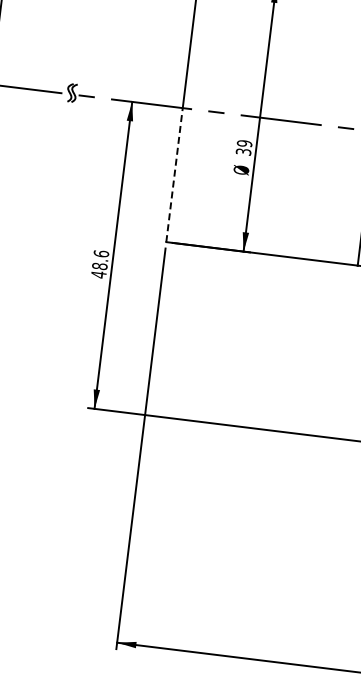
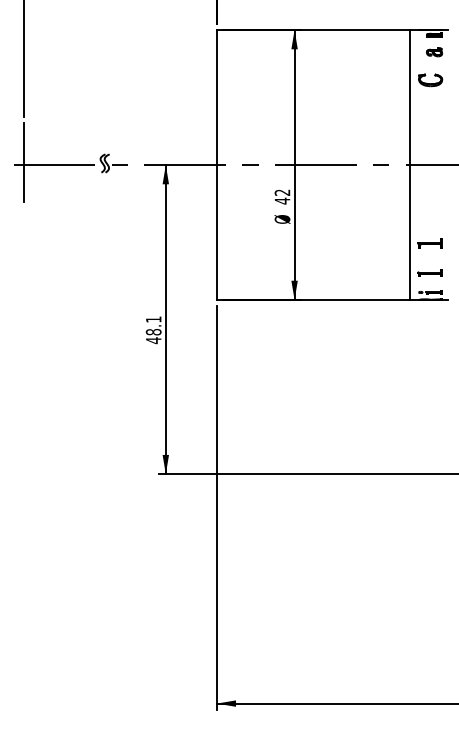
text: (244, 147) -> (282, 196), 39 -> 42
line: (174, 175) -> (216, 232), dashed -> solid
text: (101, 253) -> (153, 319), 48.6 -> 48.1

